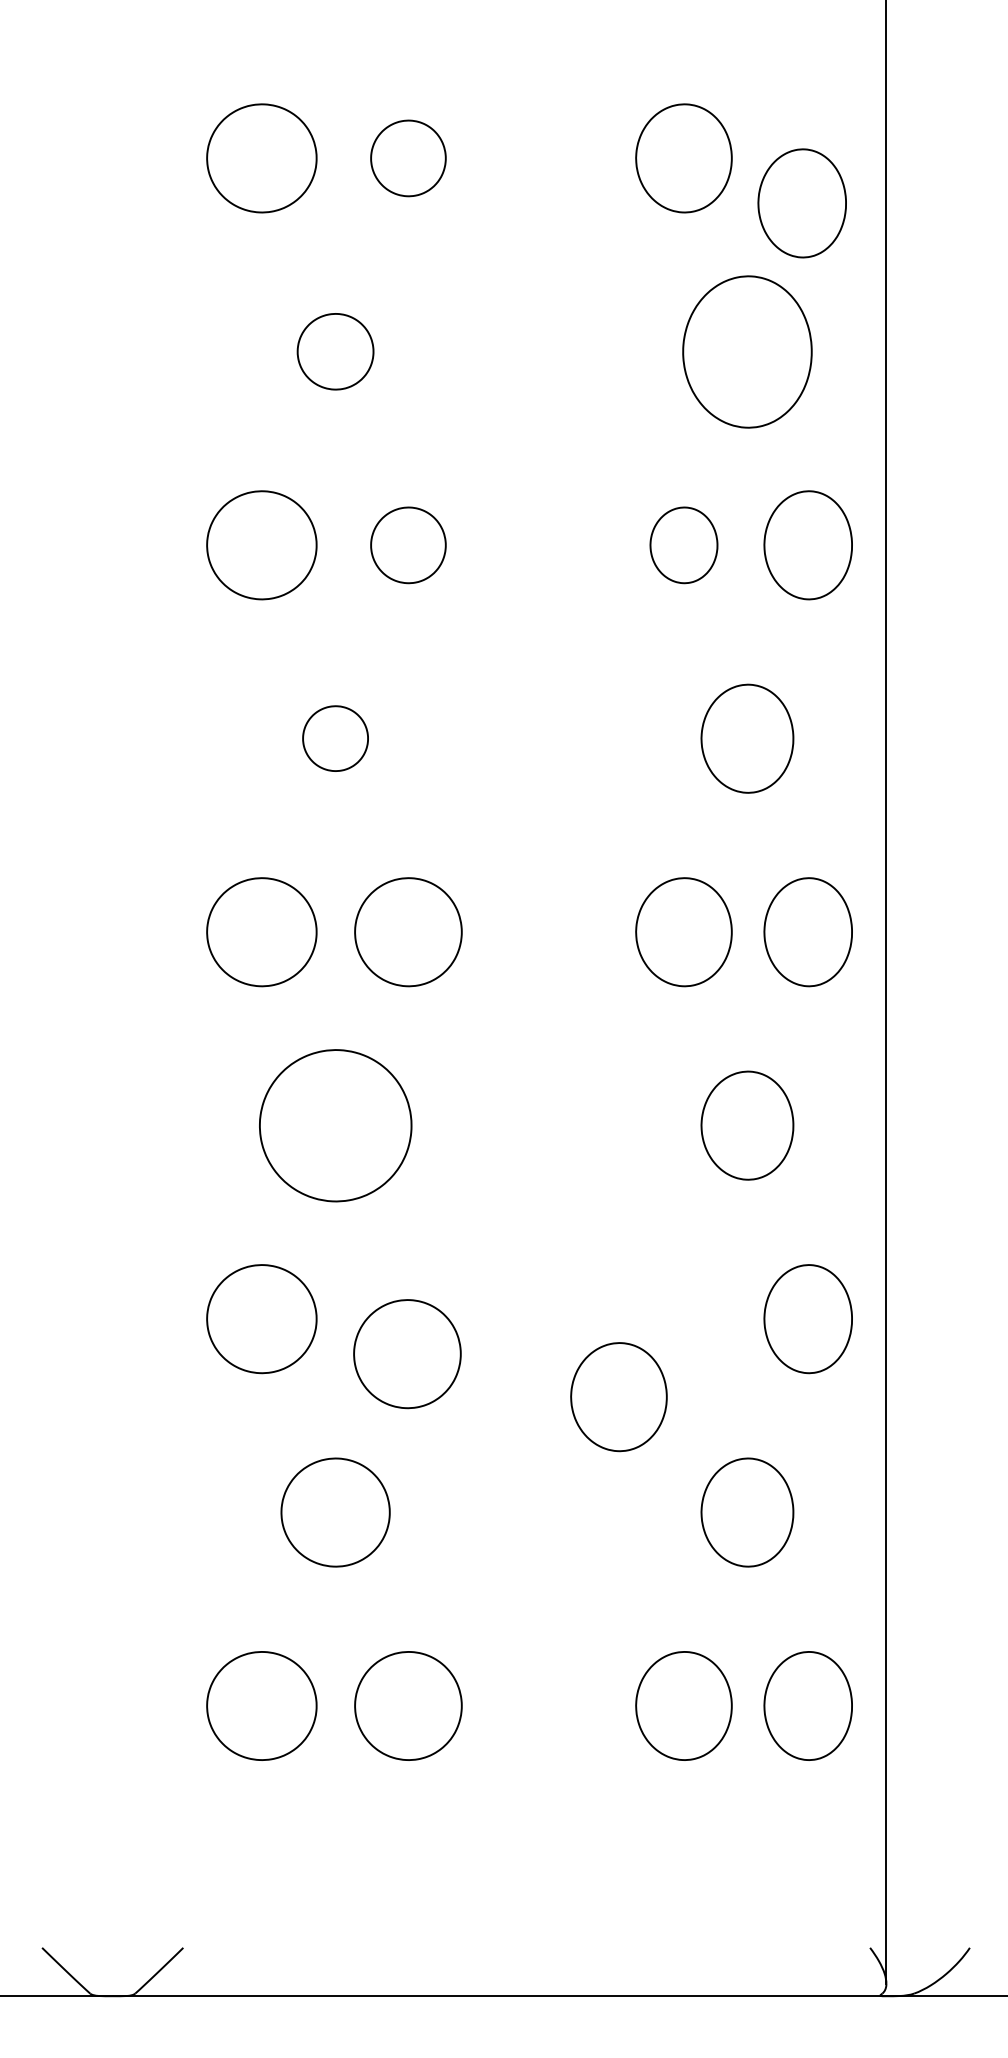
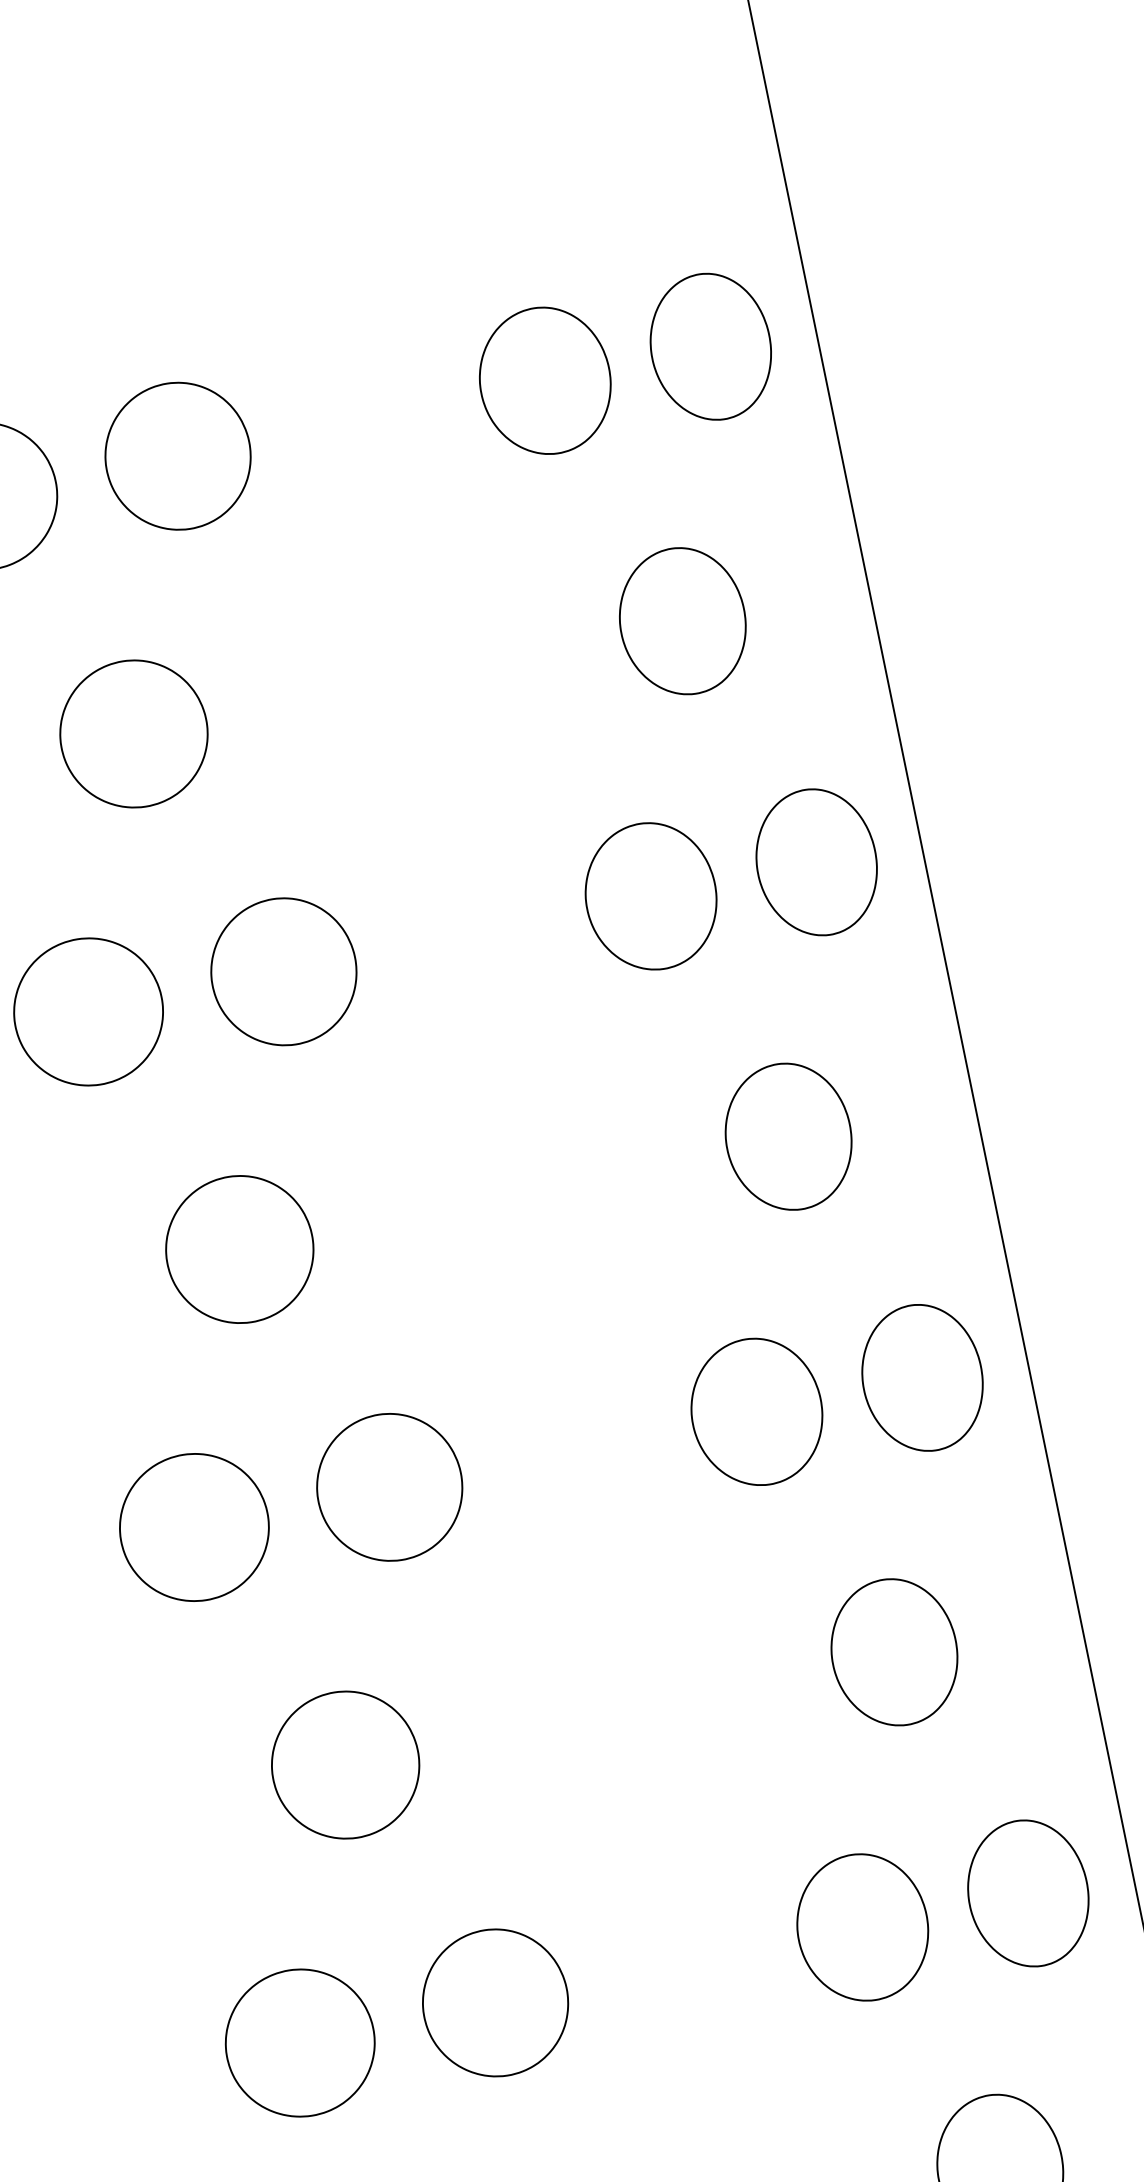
part: (408, 158) -> (178, 456), size x1.43
part: (801, 203) -> (709, 347), moved
part: (335, 351) -> (133, 733), size x1.43
part: (747, 351) -> (682, 620), size x0.71
part: (408, 545) -> (284, 972), size x1.43
part: (683, 545) -> (650, 896), size x1.43
part: (335, 738) -> (239, 1249), size x1.67
part: (335, 1125) -> (345, 1764), size x0.71
part: (407, 1354) -> (495, 2003), moved
part: (618, 1397) -> (862, 1928), moved

